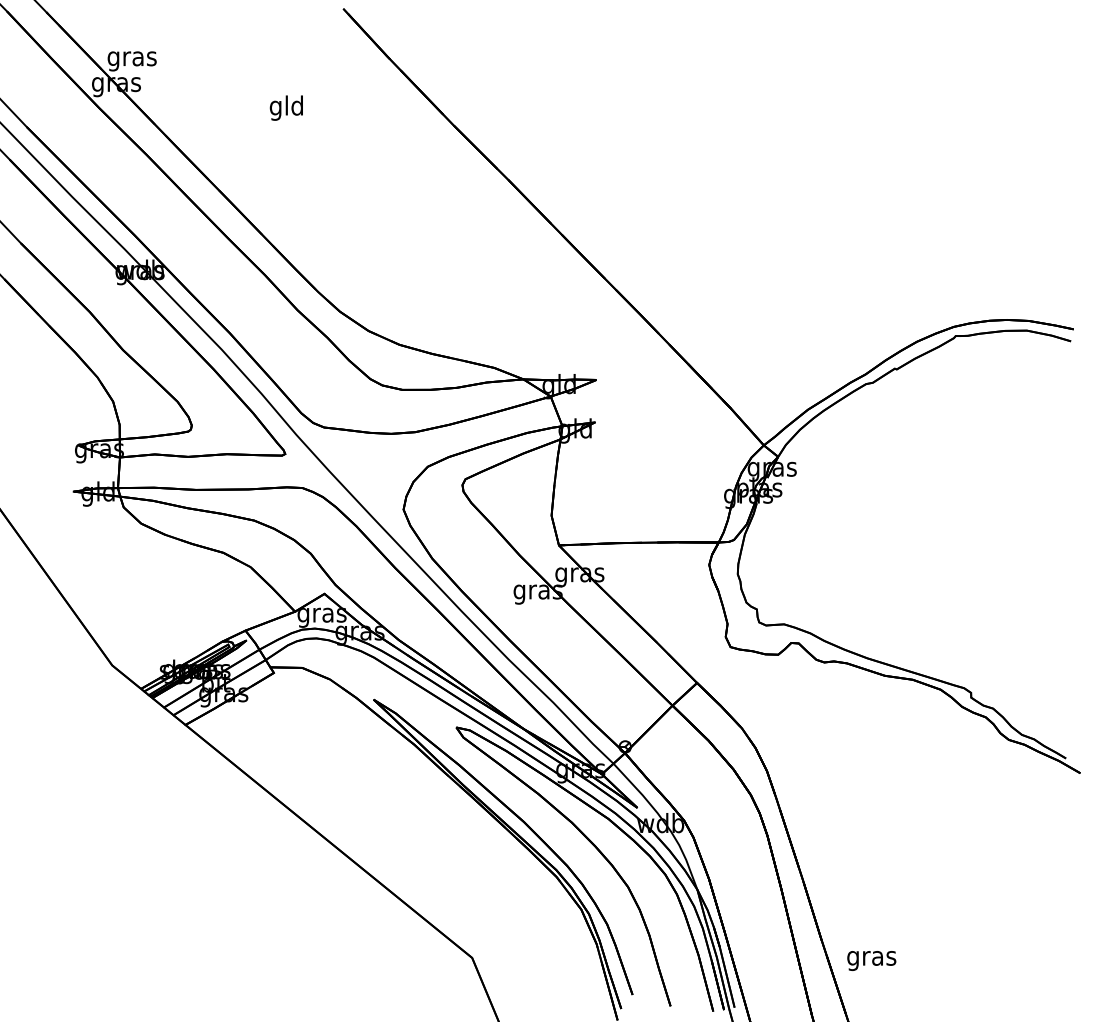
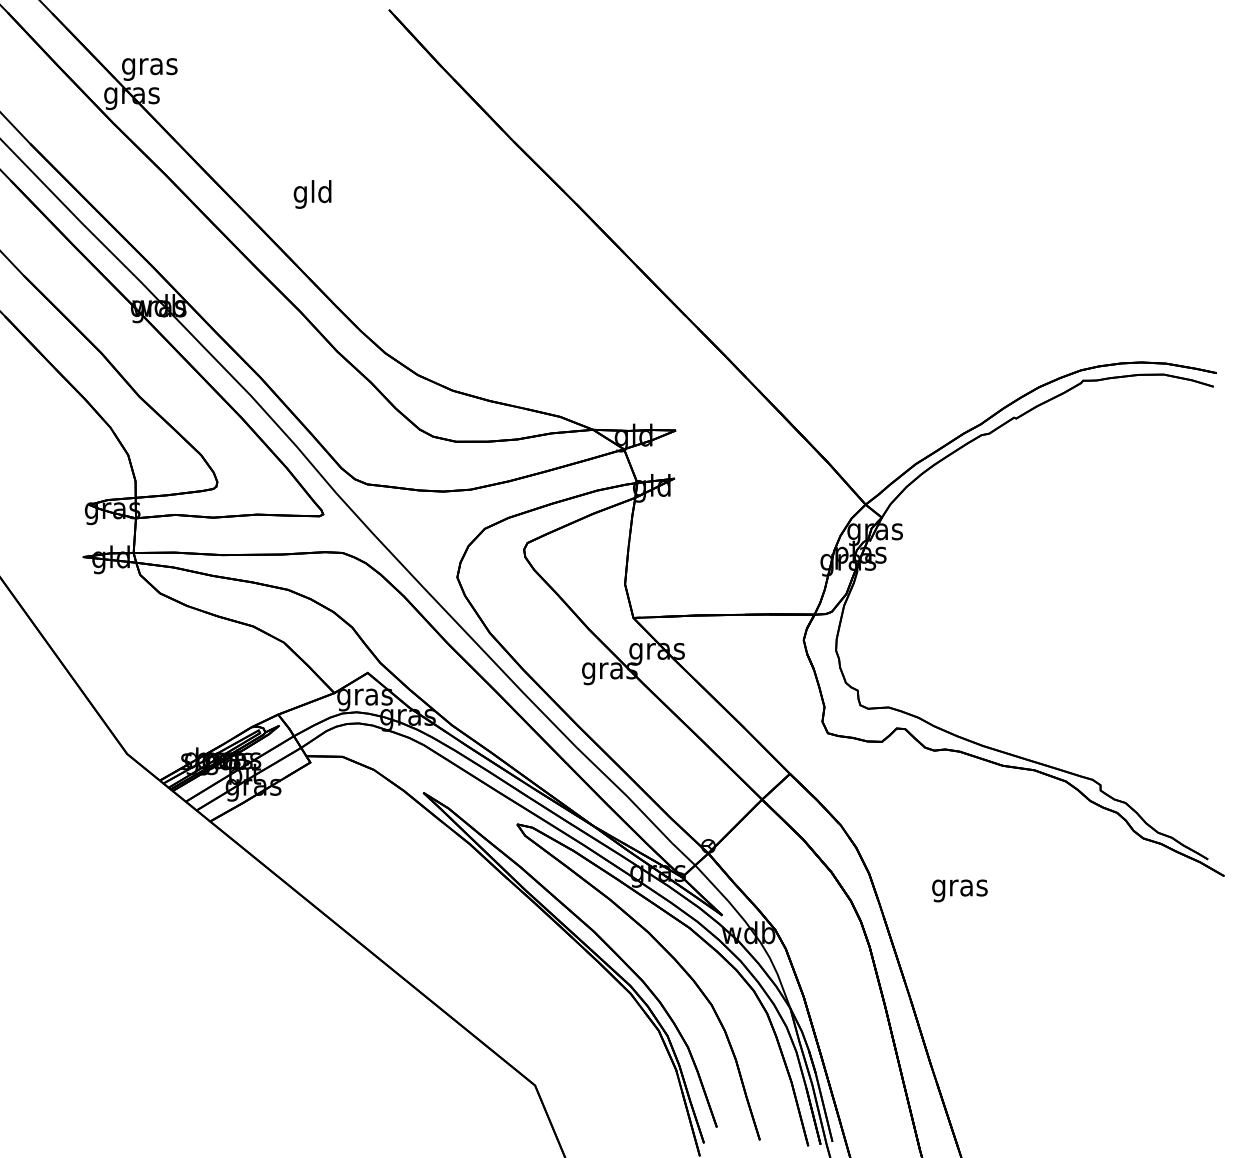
text: (286, 108) -> (312, 194), moved
text: (871, 960) -> (959, 890), moved

